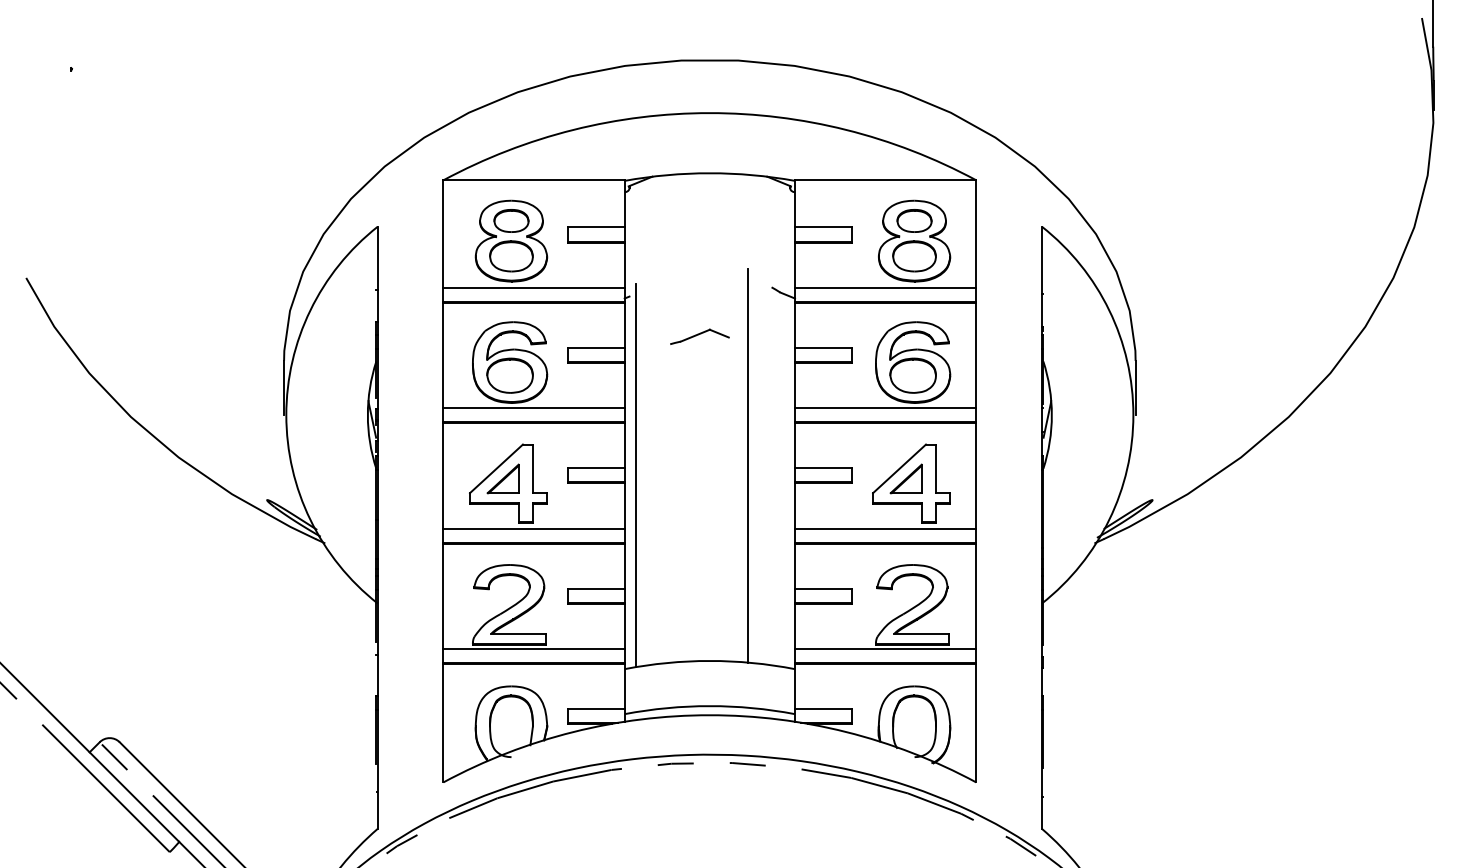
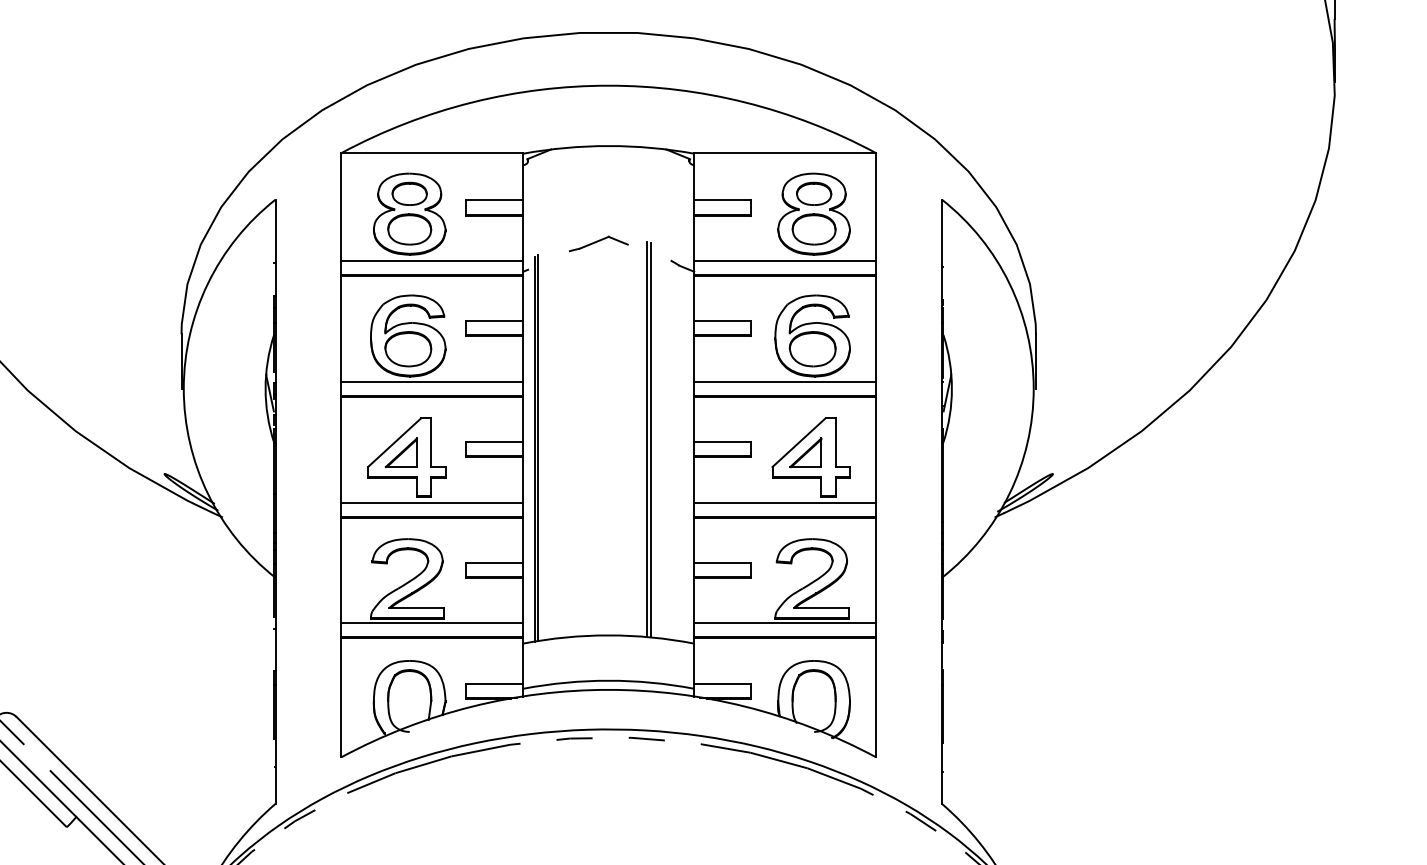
part: (699, 336) -> (598, 243), moved
line: (751, 466) -> (650, 440), added
line: (639, 473) -> (538, 447), added

